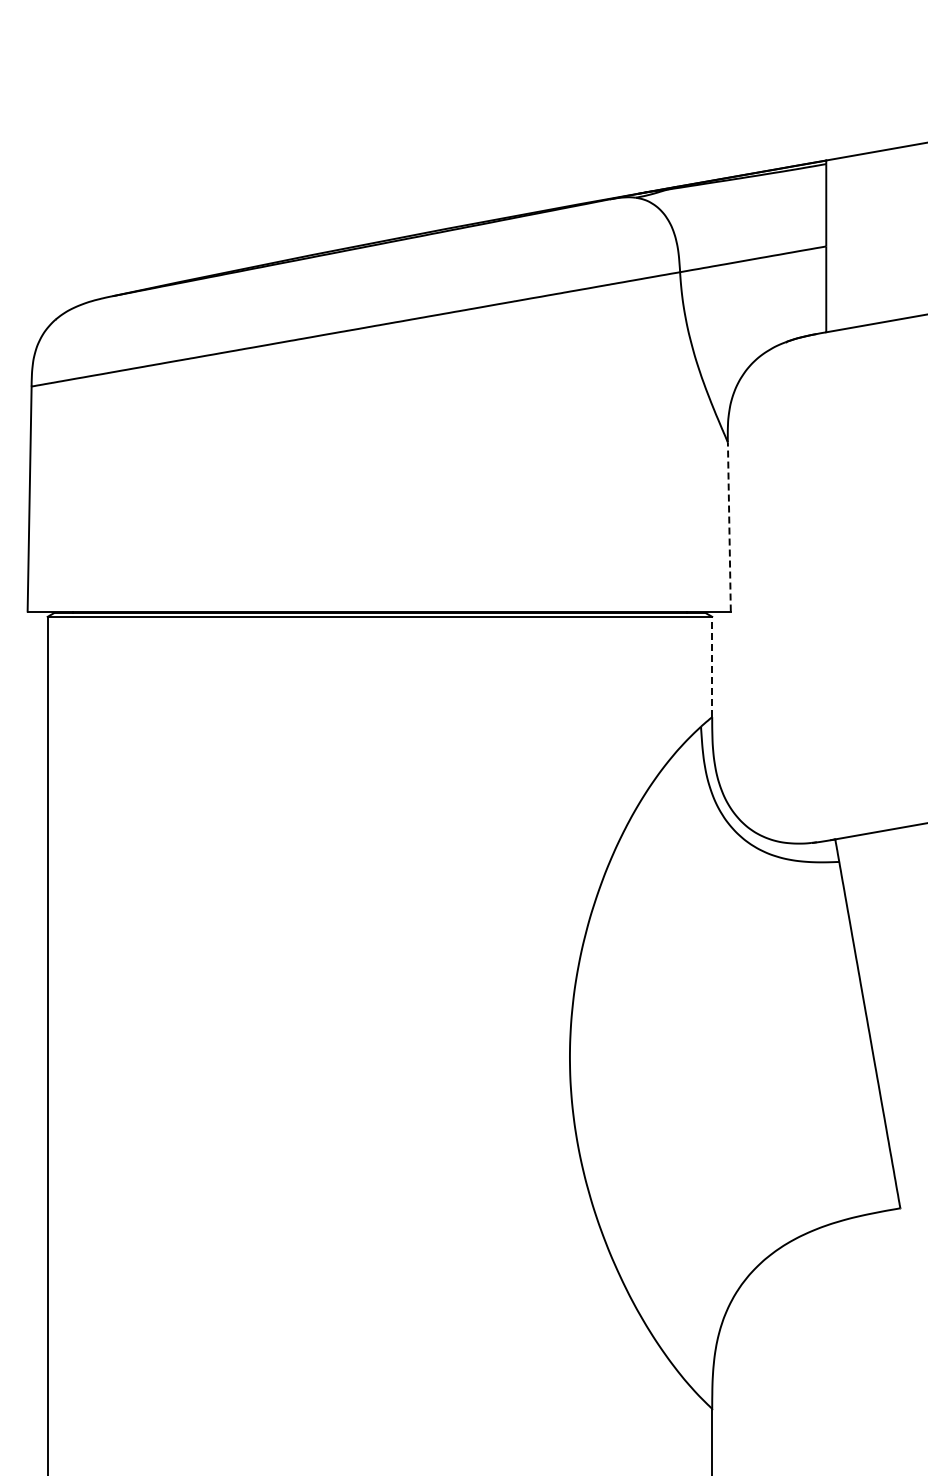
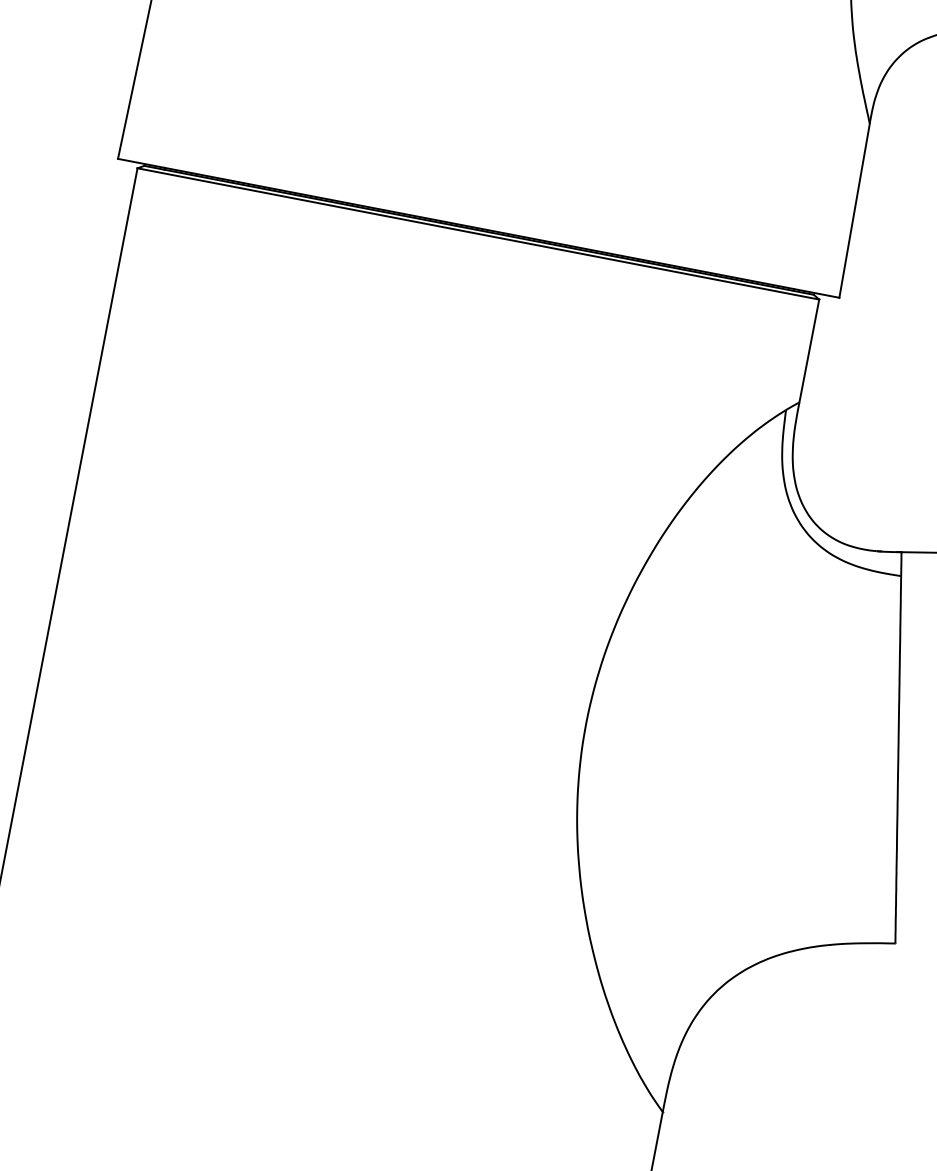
line: (729, 526) -> (854, 210), dashed -> solid
line: (712, 666) -> (809, 350), dashed -> solid

